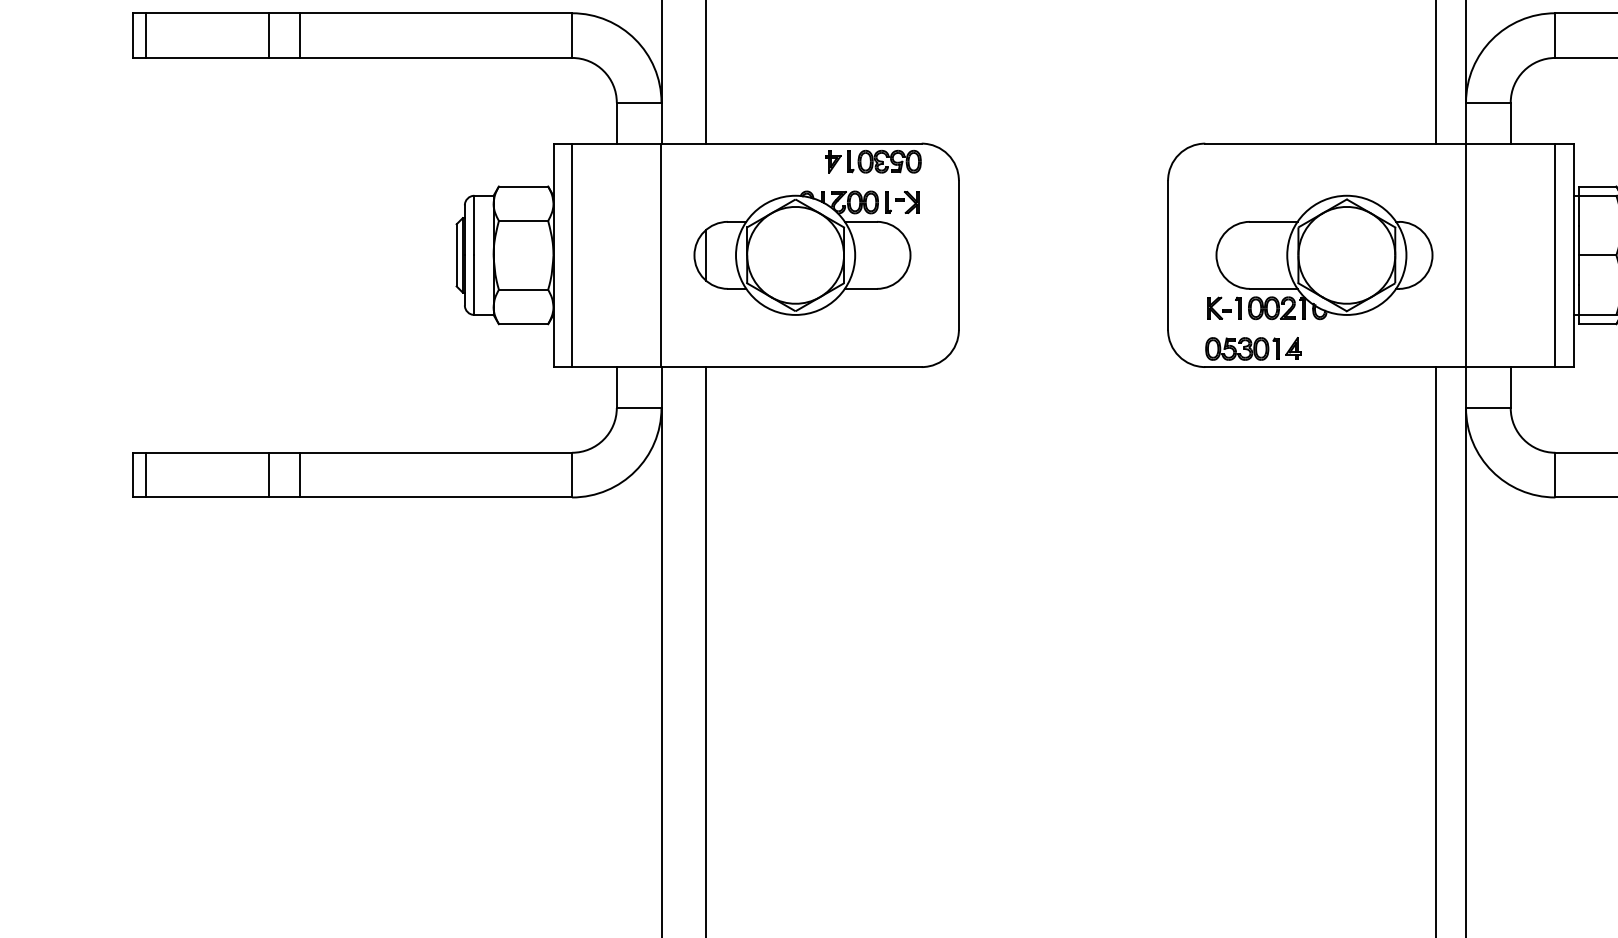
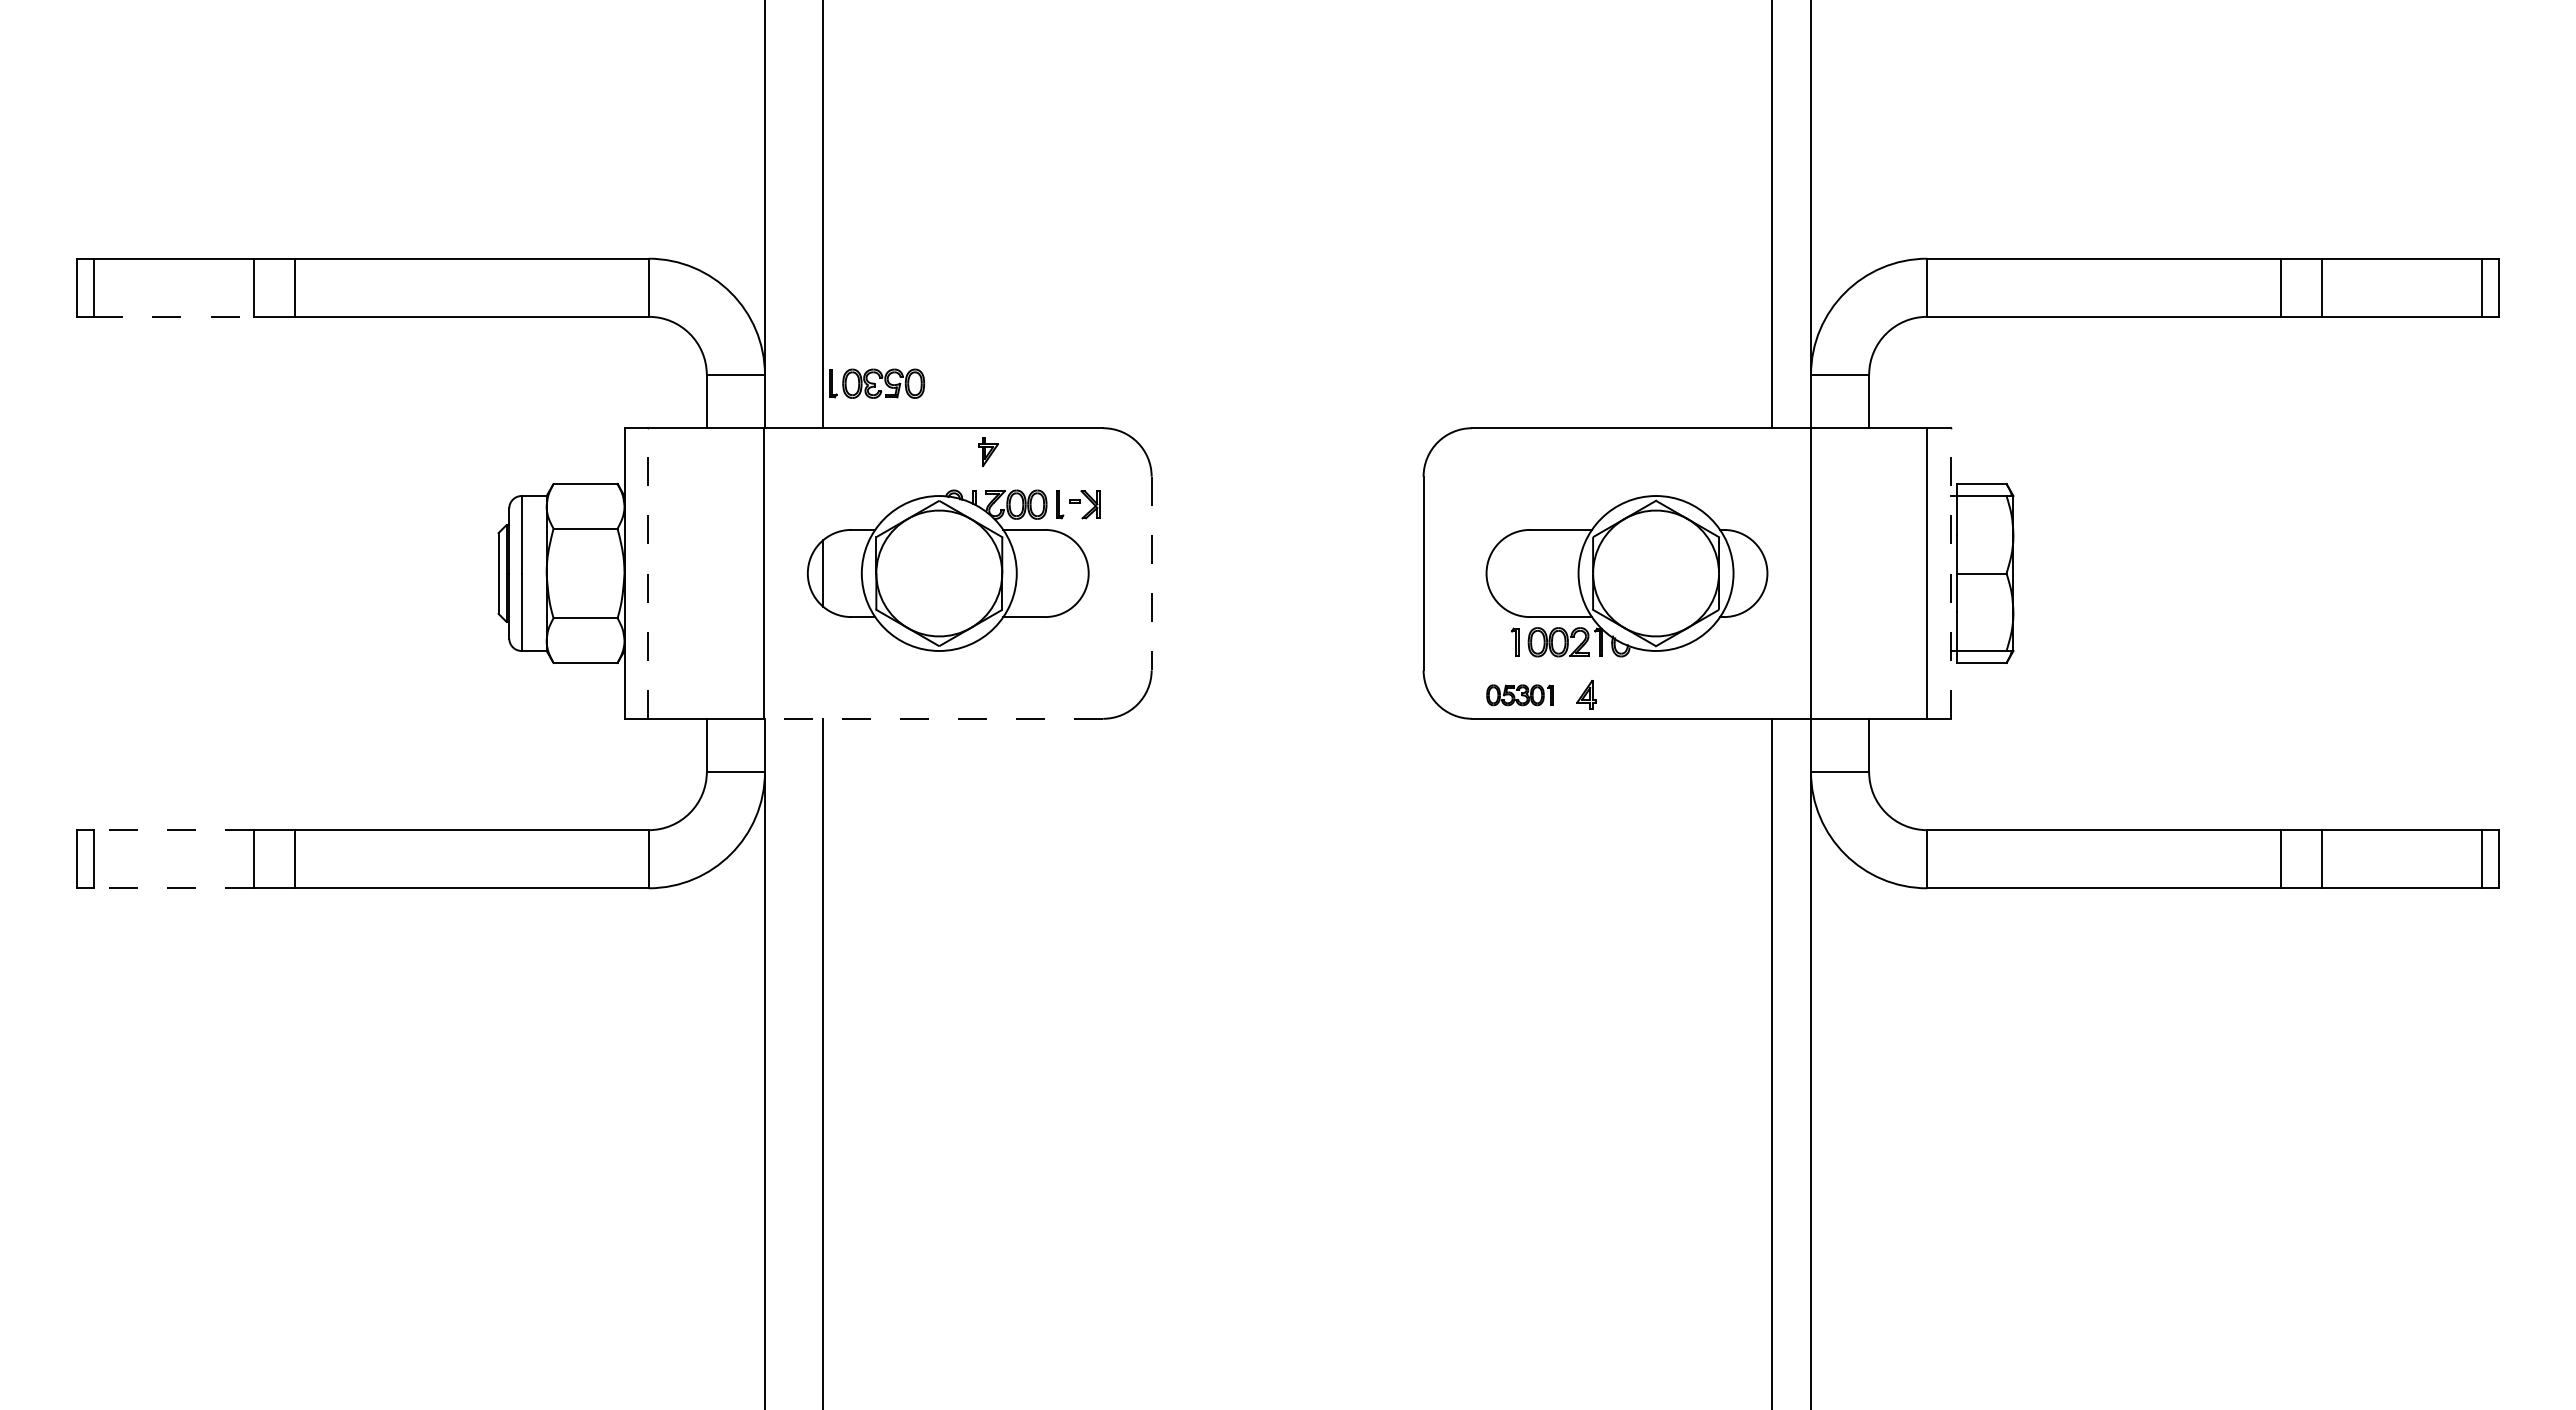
line: (207, 57) -> (174, 316), solid -> dashed
part: (884, 161) -> (877, 383), moved
line: (571, 255) -> (648, 573), solid -> dashed
line: (958, 255) -> (1151, 573), solid -> dashed
line: (1574, 255) -> (1951, 573), solid -> dashed
part: (1219, 307) -> (1490, 641), removed
part: (1241, 349) -> (1519, 695), size x0.7
line: (791, 366) -> (933, 718), solid -> dashed
line: (207, 453) -> (174, 830), solid -> dashed
line: (207, 497) -> (174, 888), solid -> dashed

